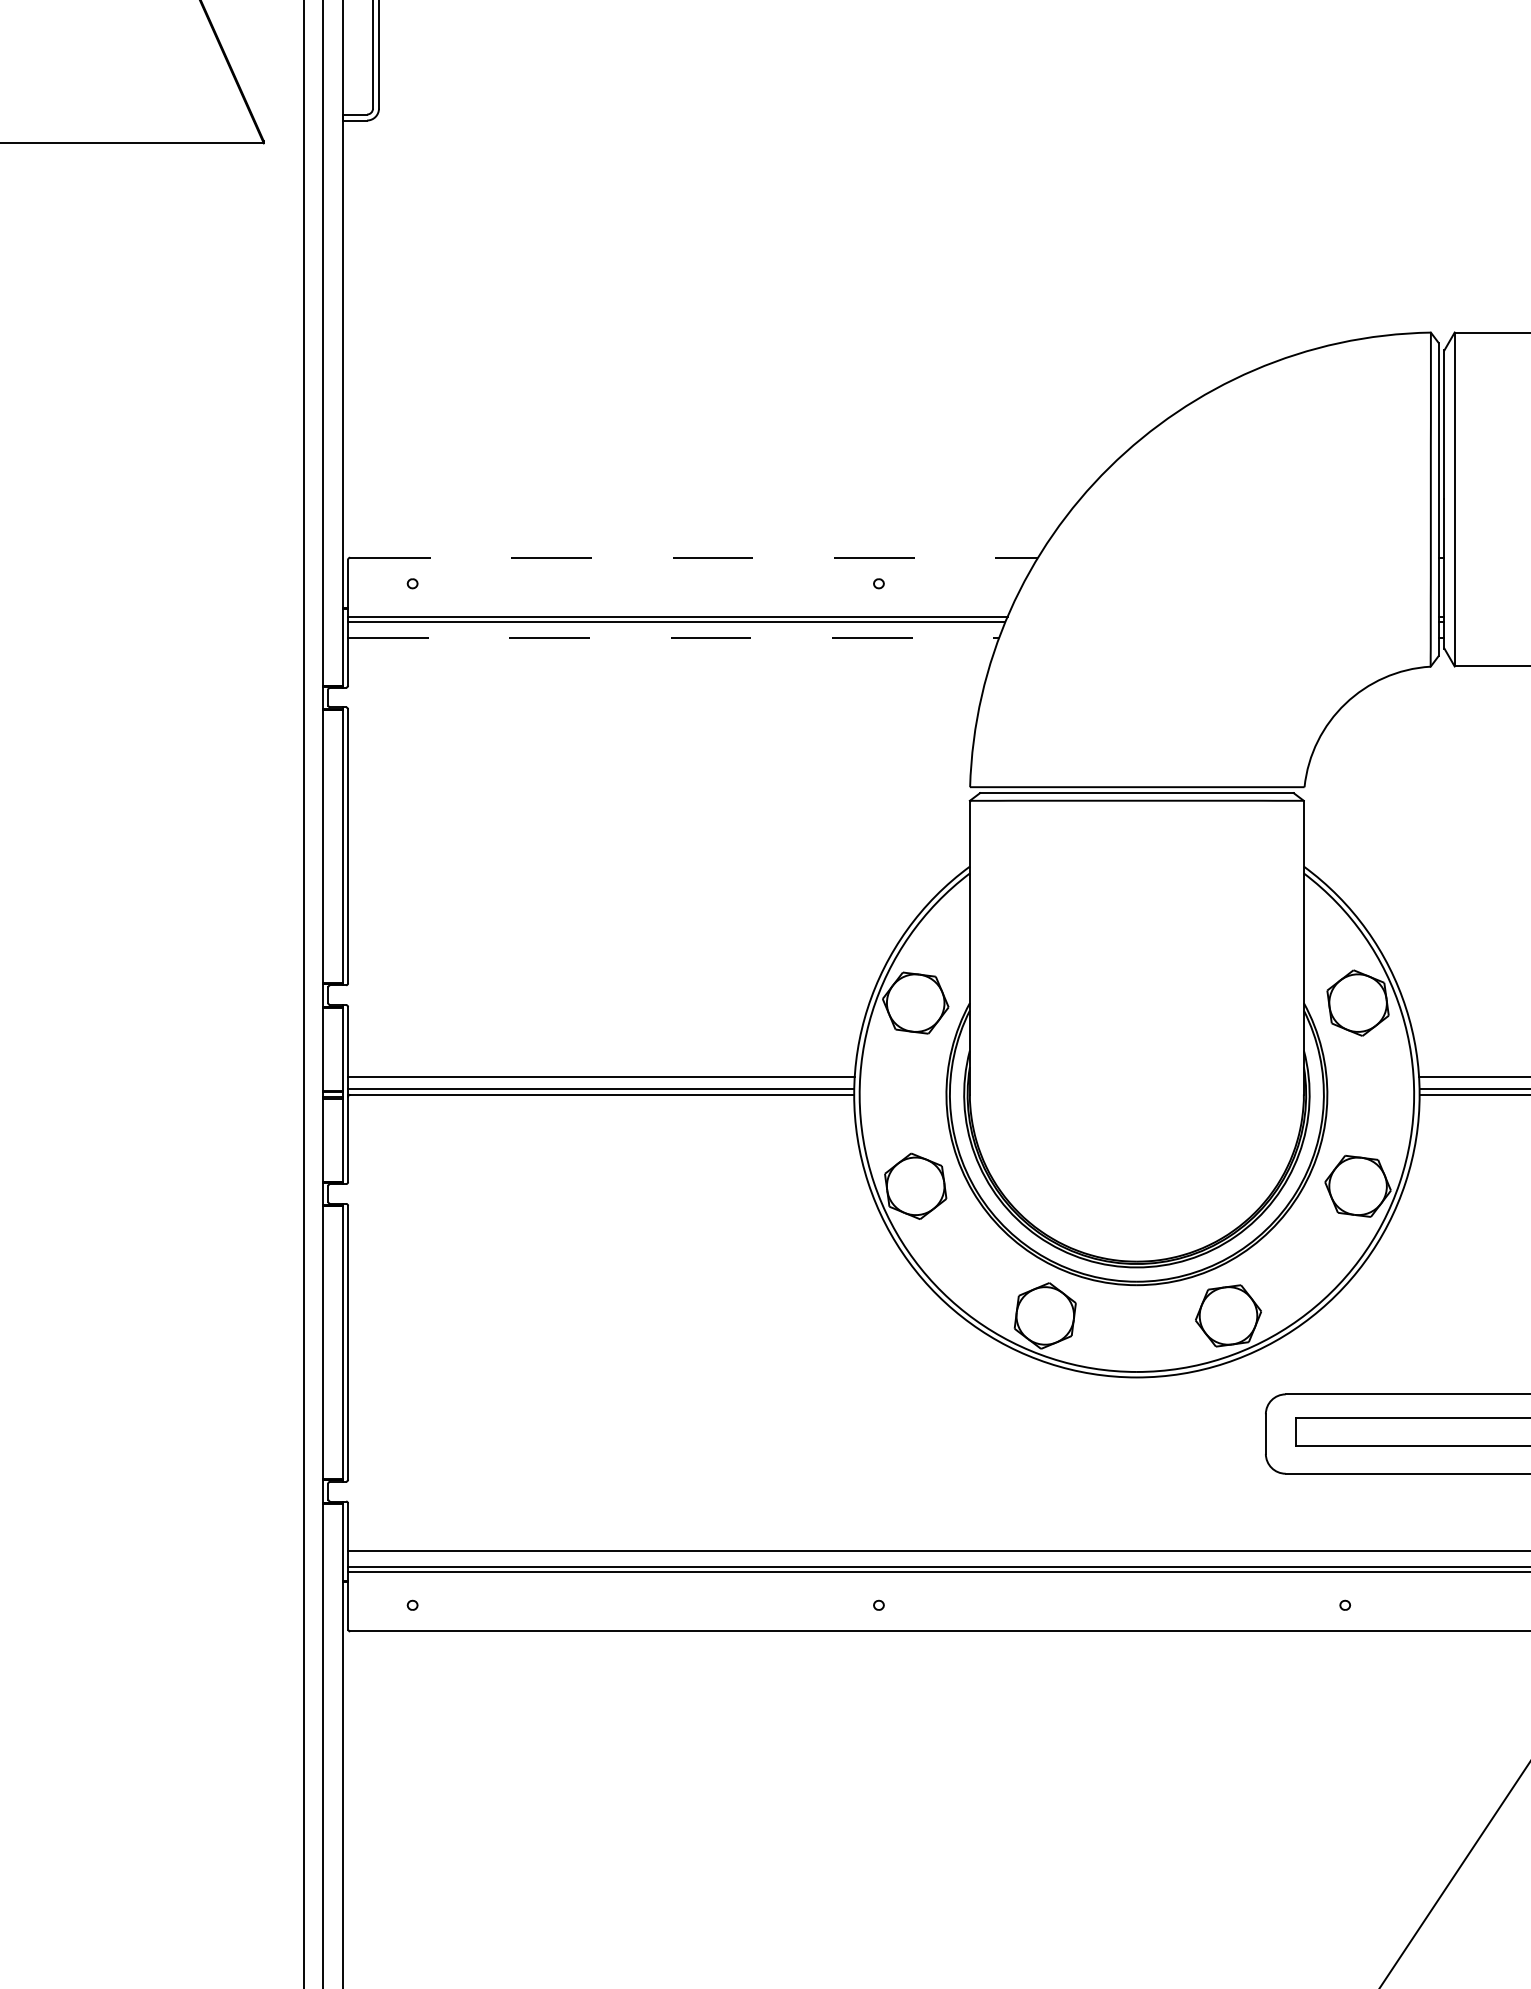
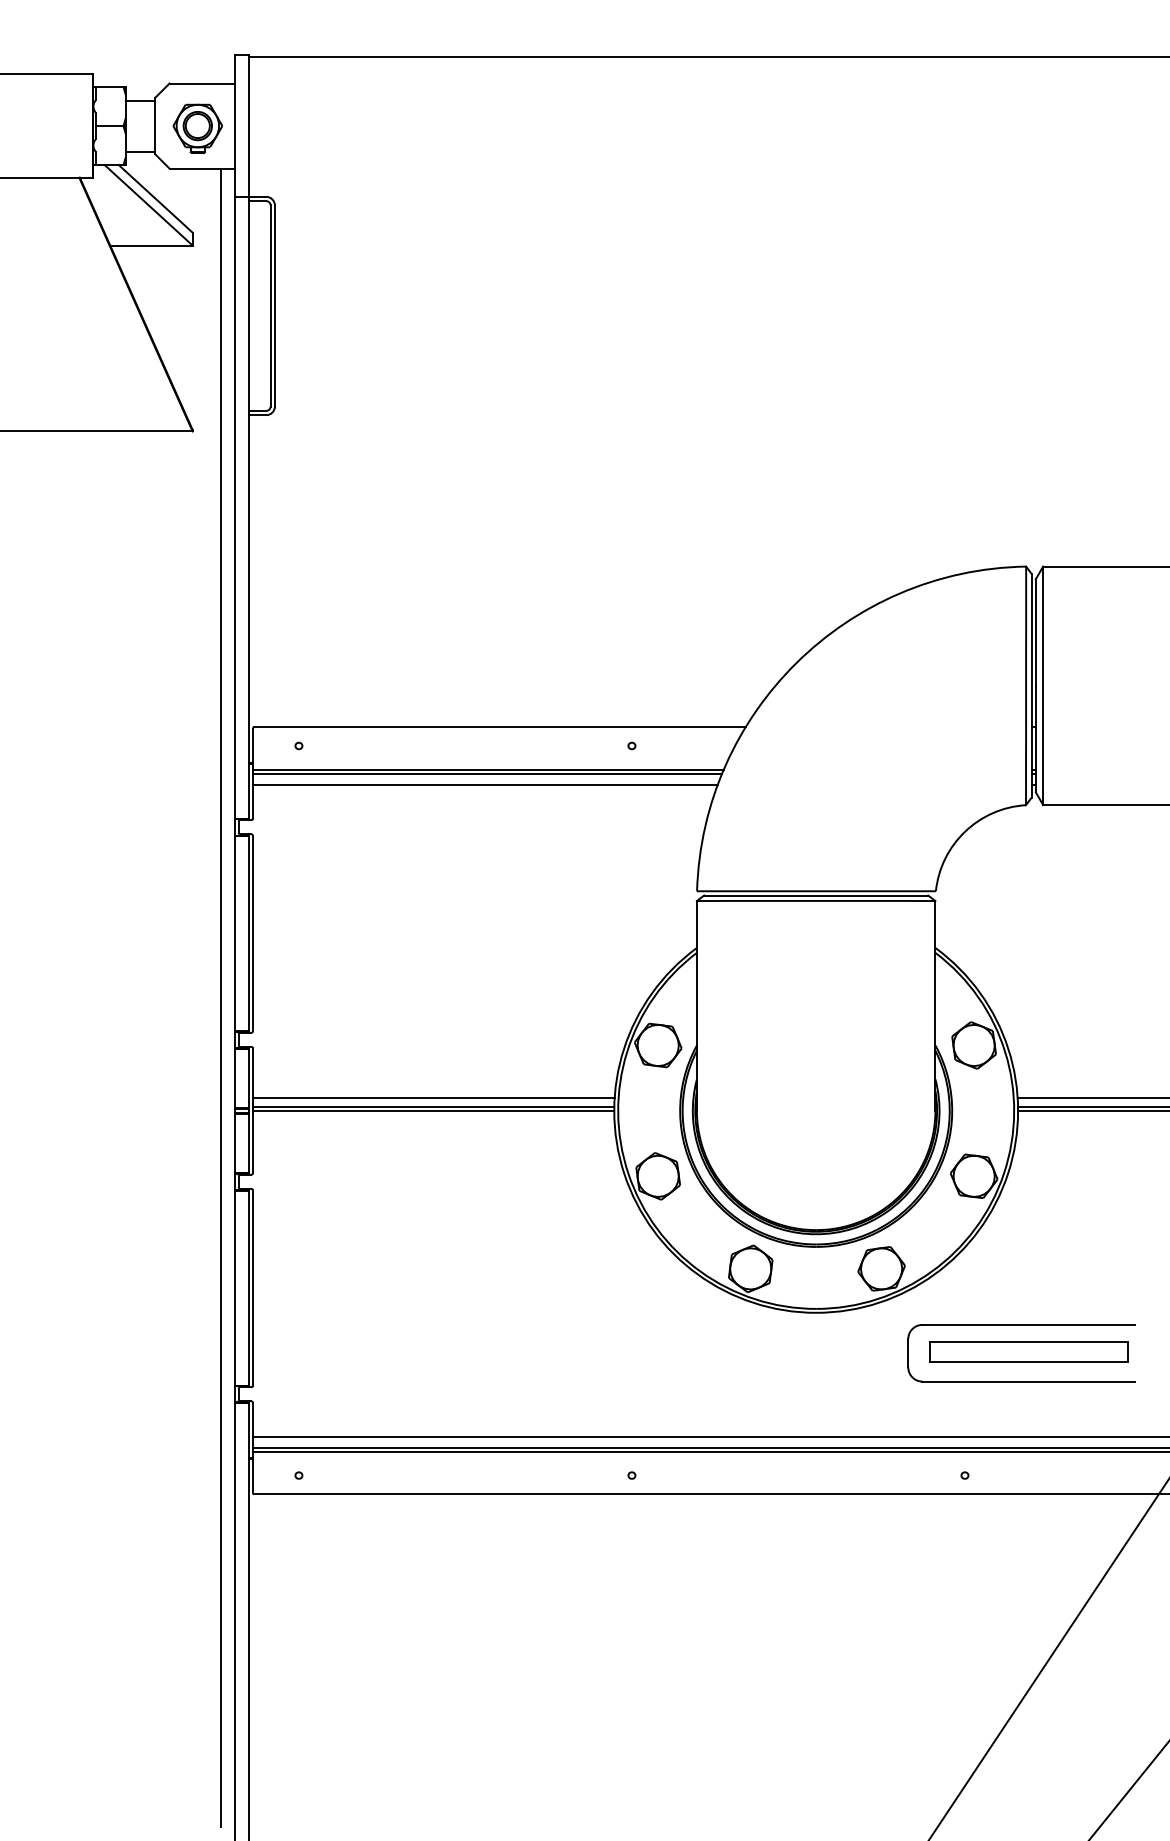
line: (693, 557) -> (499, 727), dashed -> solid
line: (673, 637) -> (485, 784), dashed -> solid

